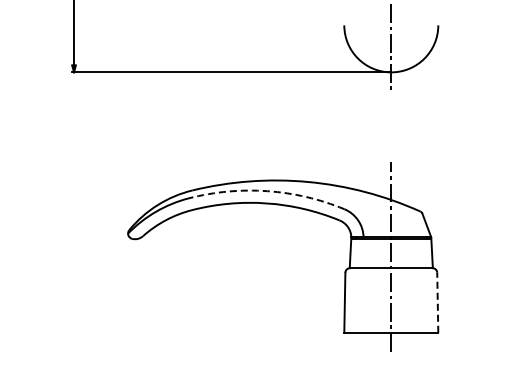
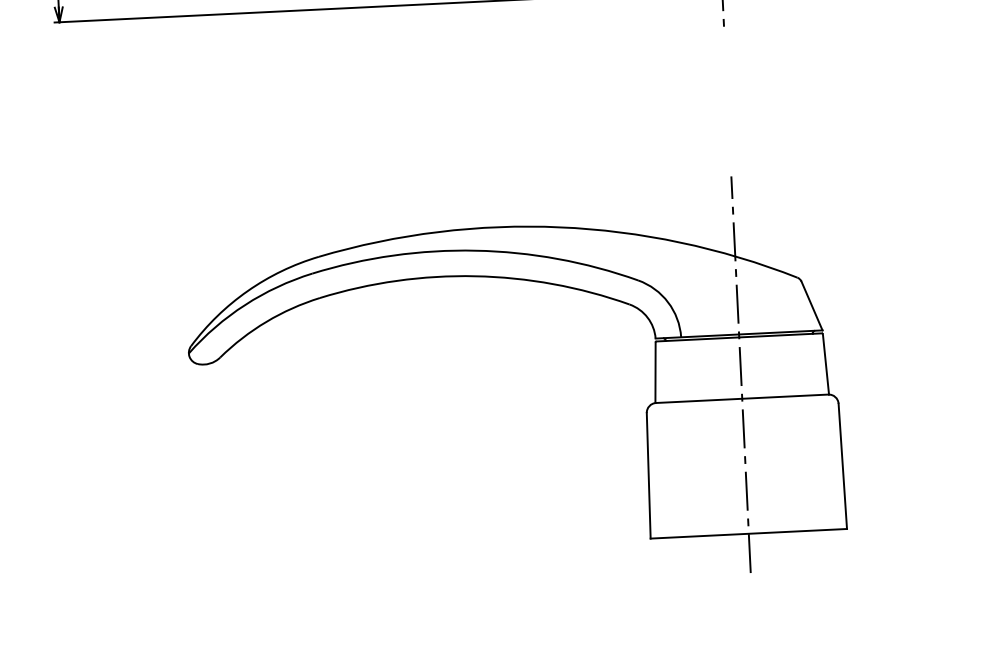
arc: (267, 191) -> (475, 251), dashed -> solid
line: (437, 302) -> (842, 465), dashed -> solid

